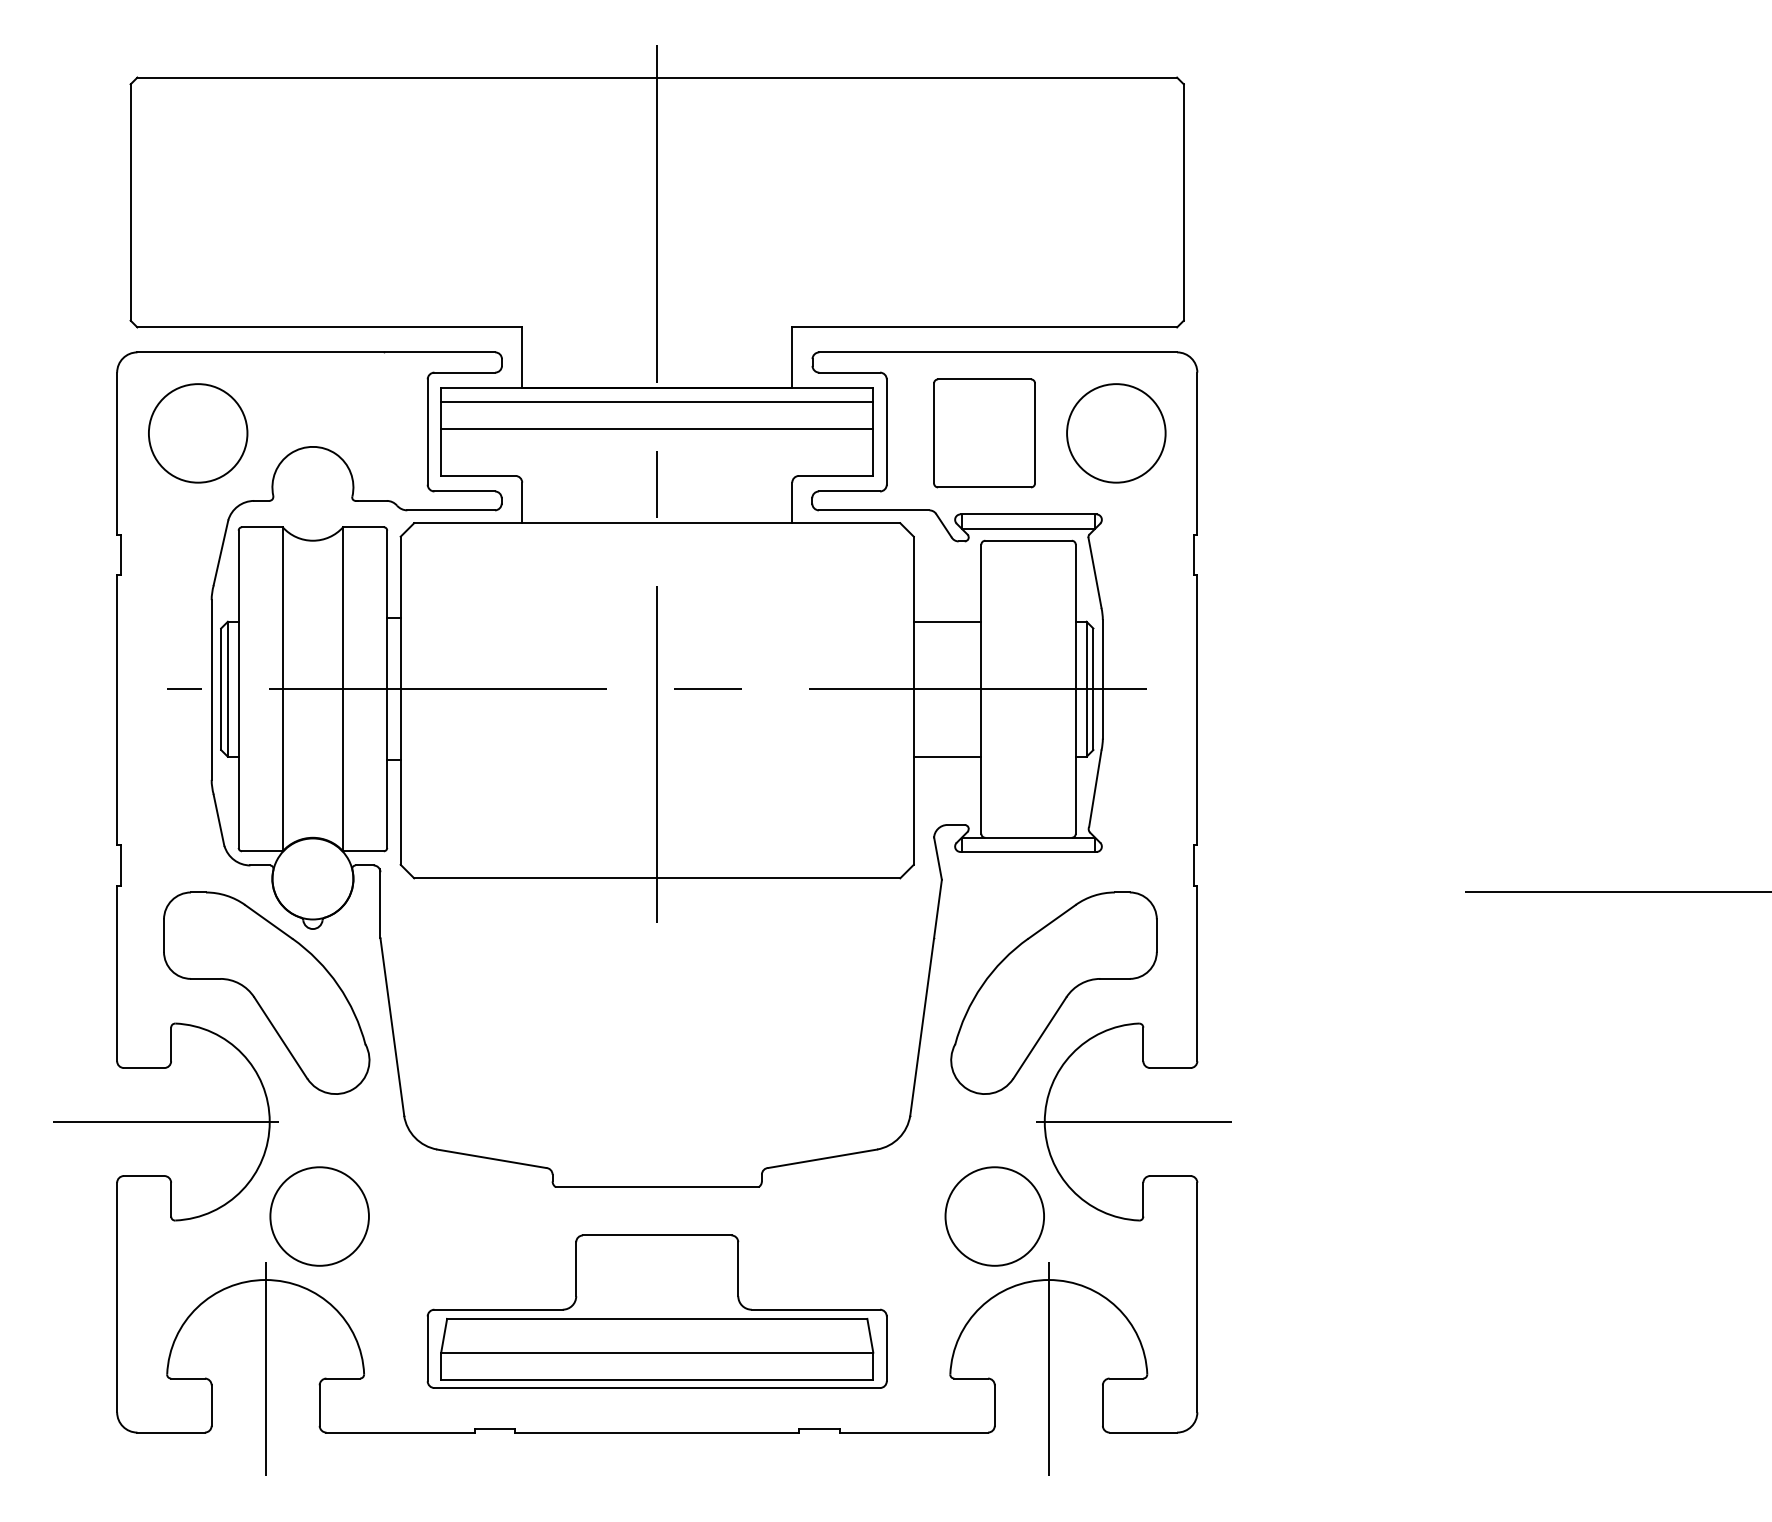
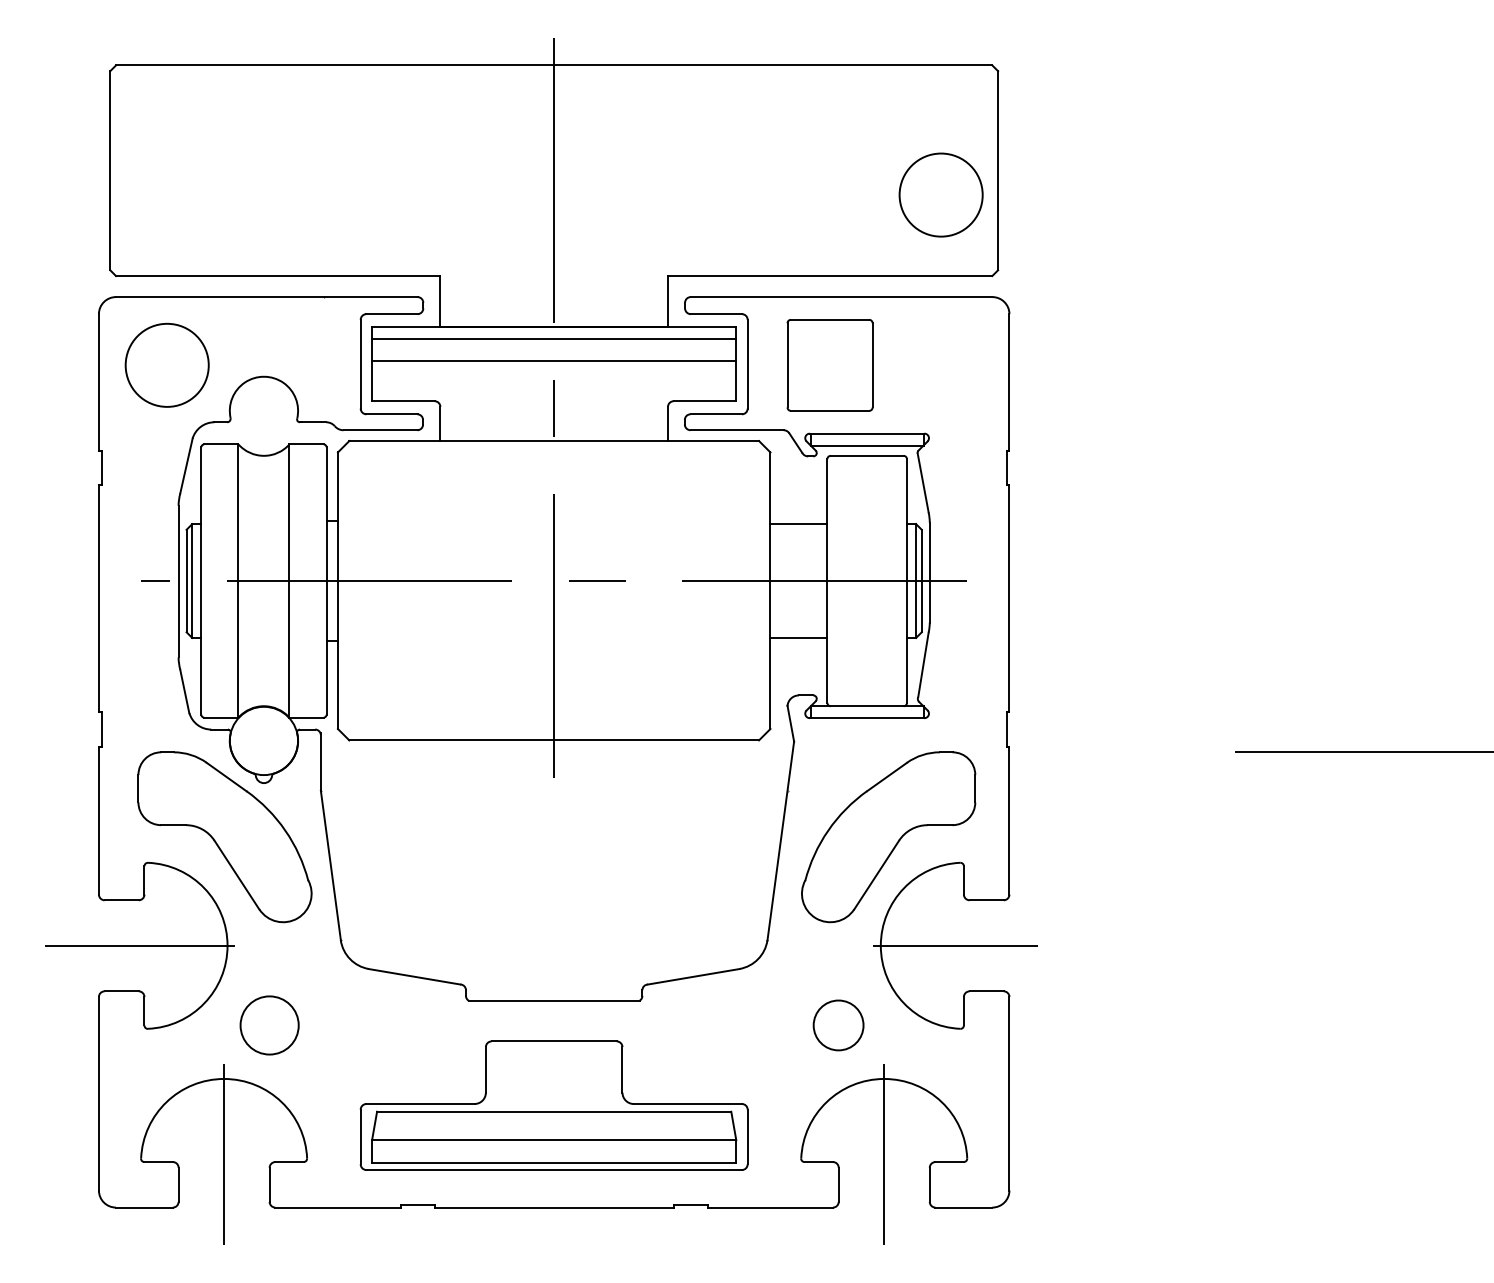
circle: (1116, 433) -> (941, 195), moved
circle: (319, 1216) -> (269, 1025), size x0.7
circle: (994, 1216) -> (838, 1025), size x0.6

